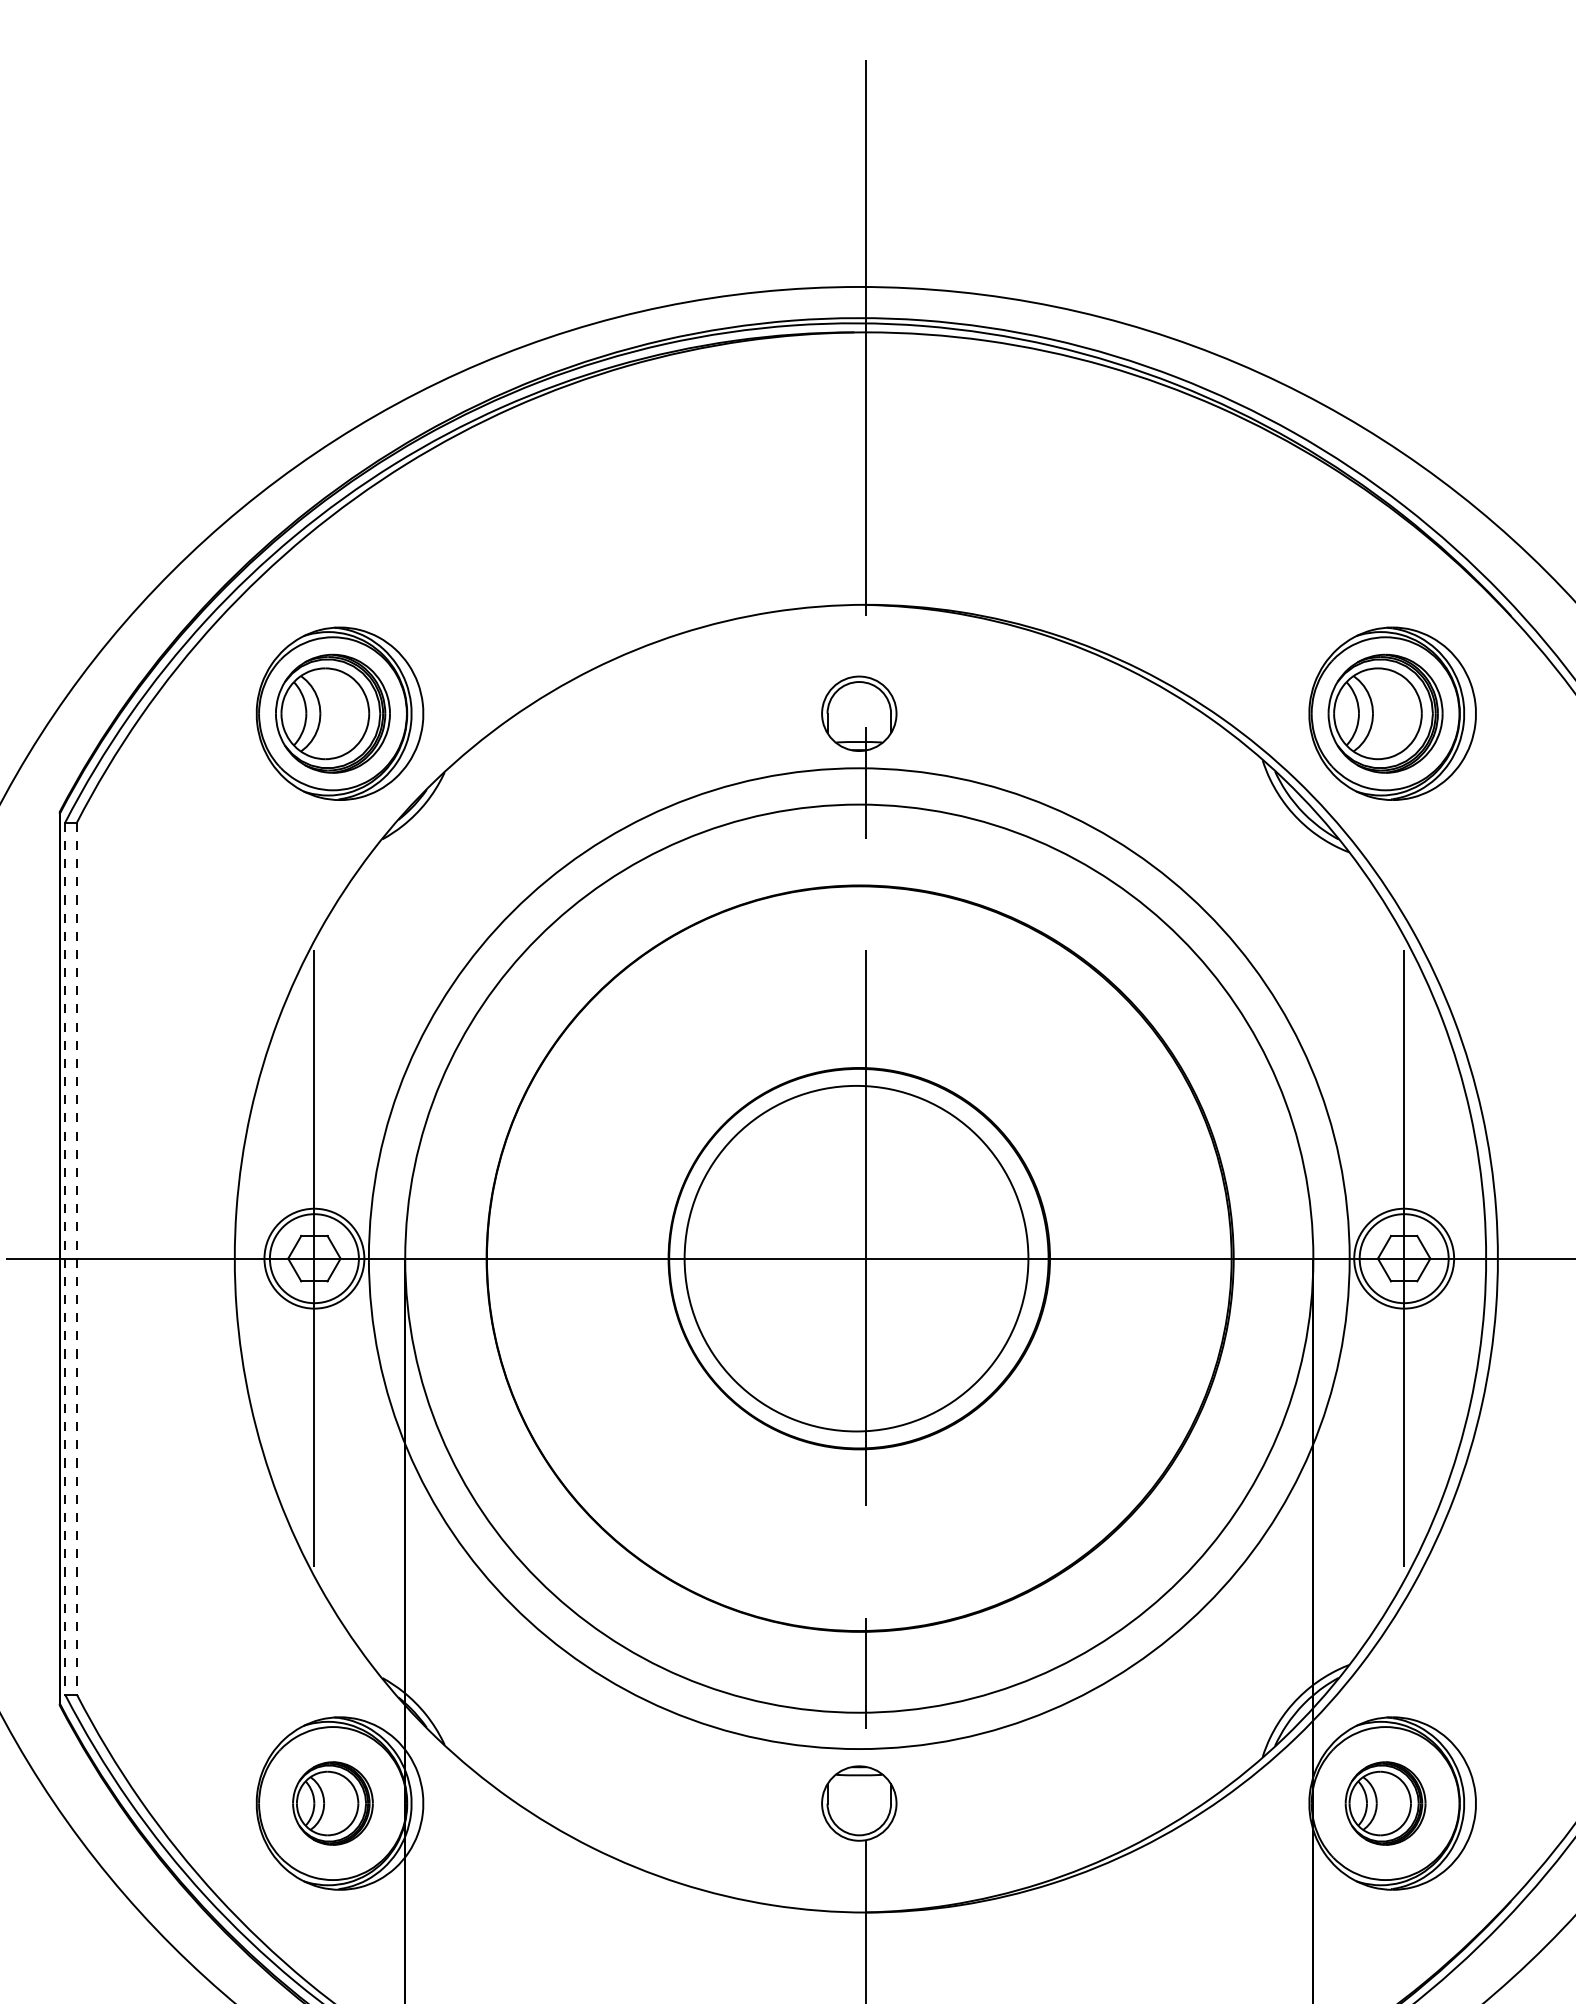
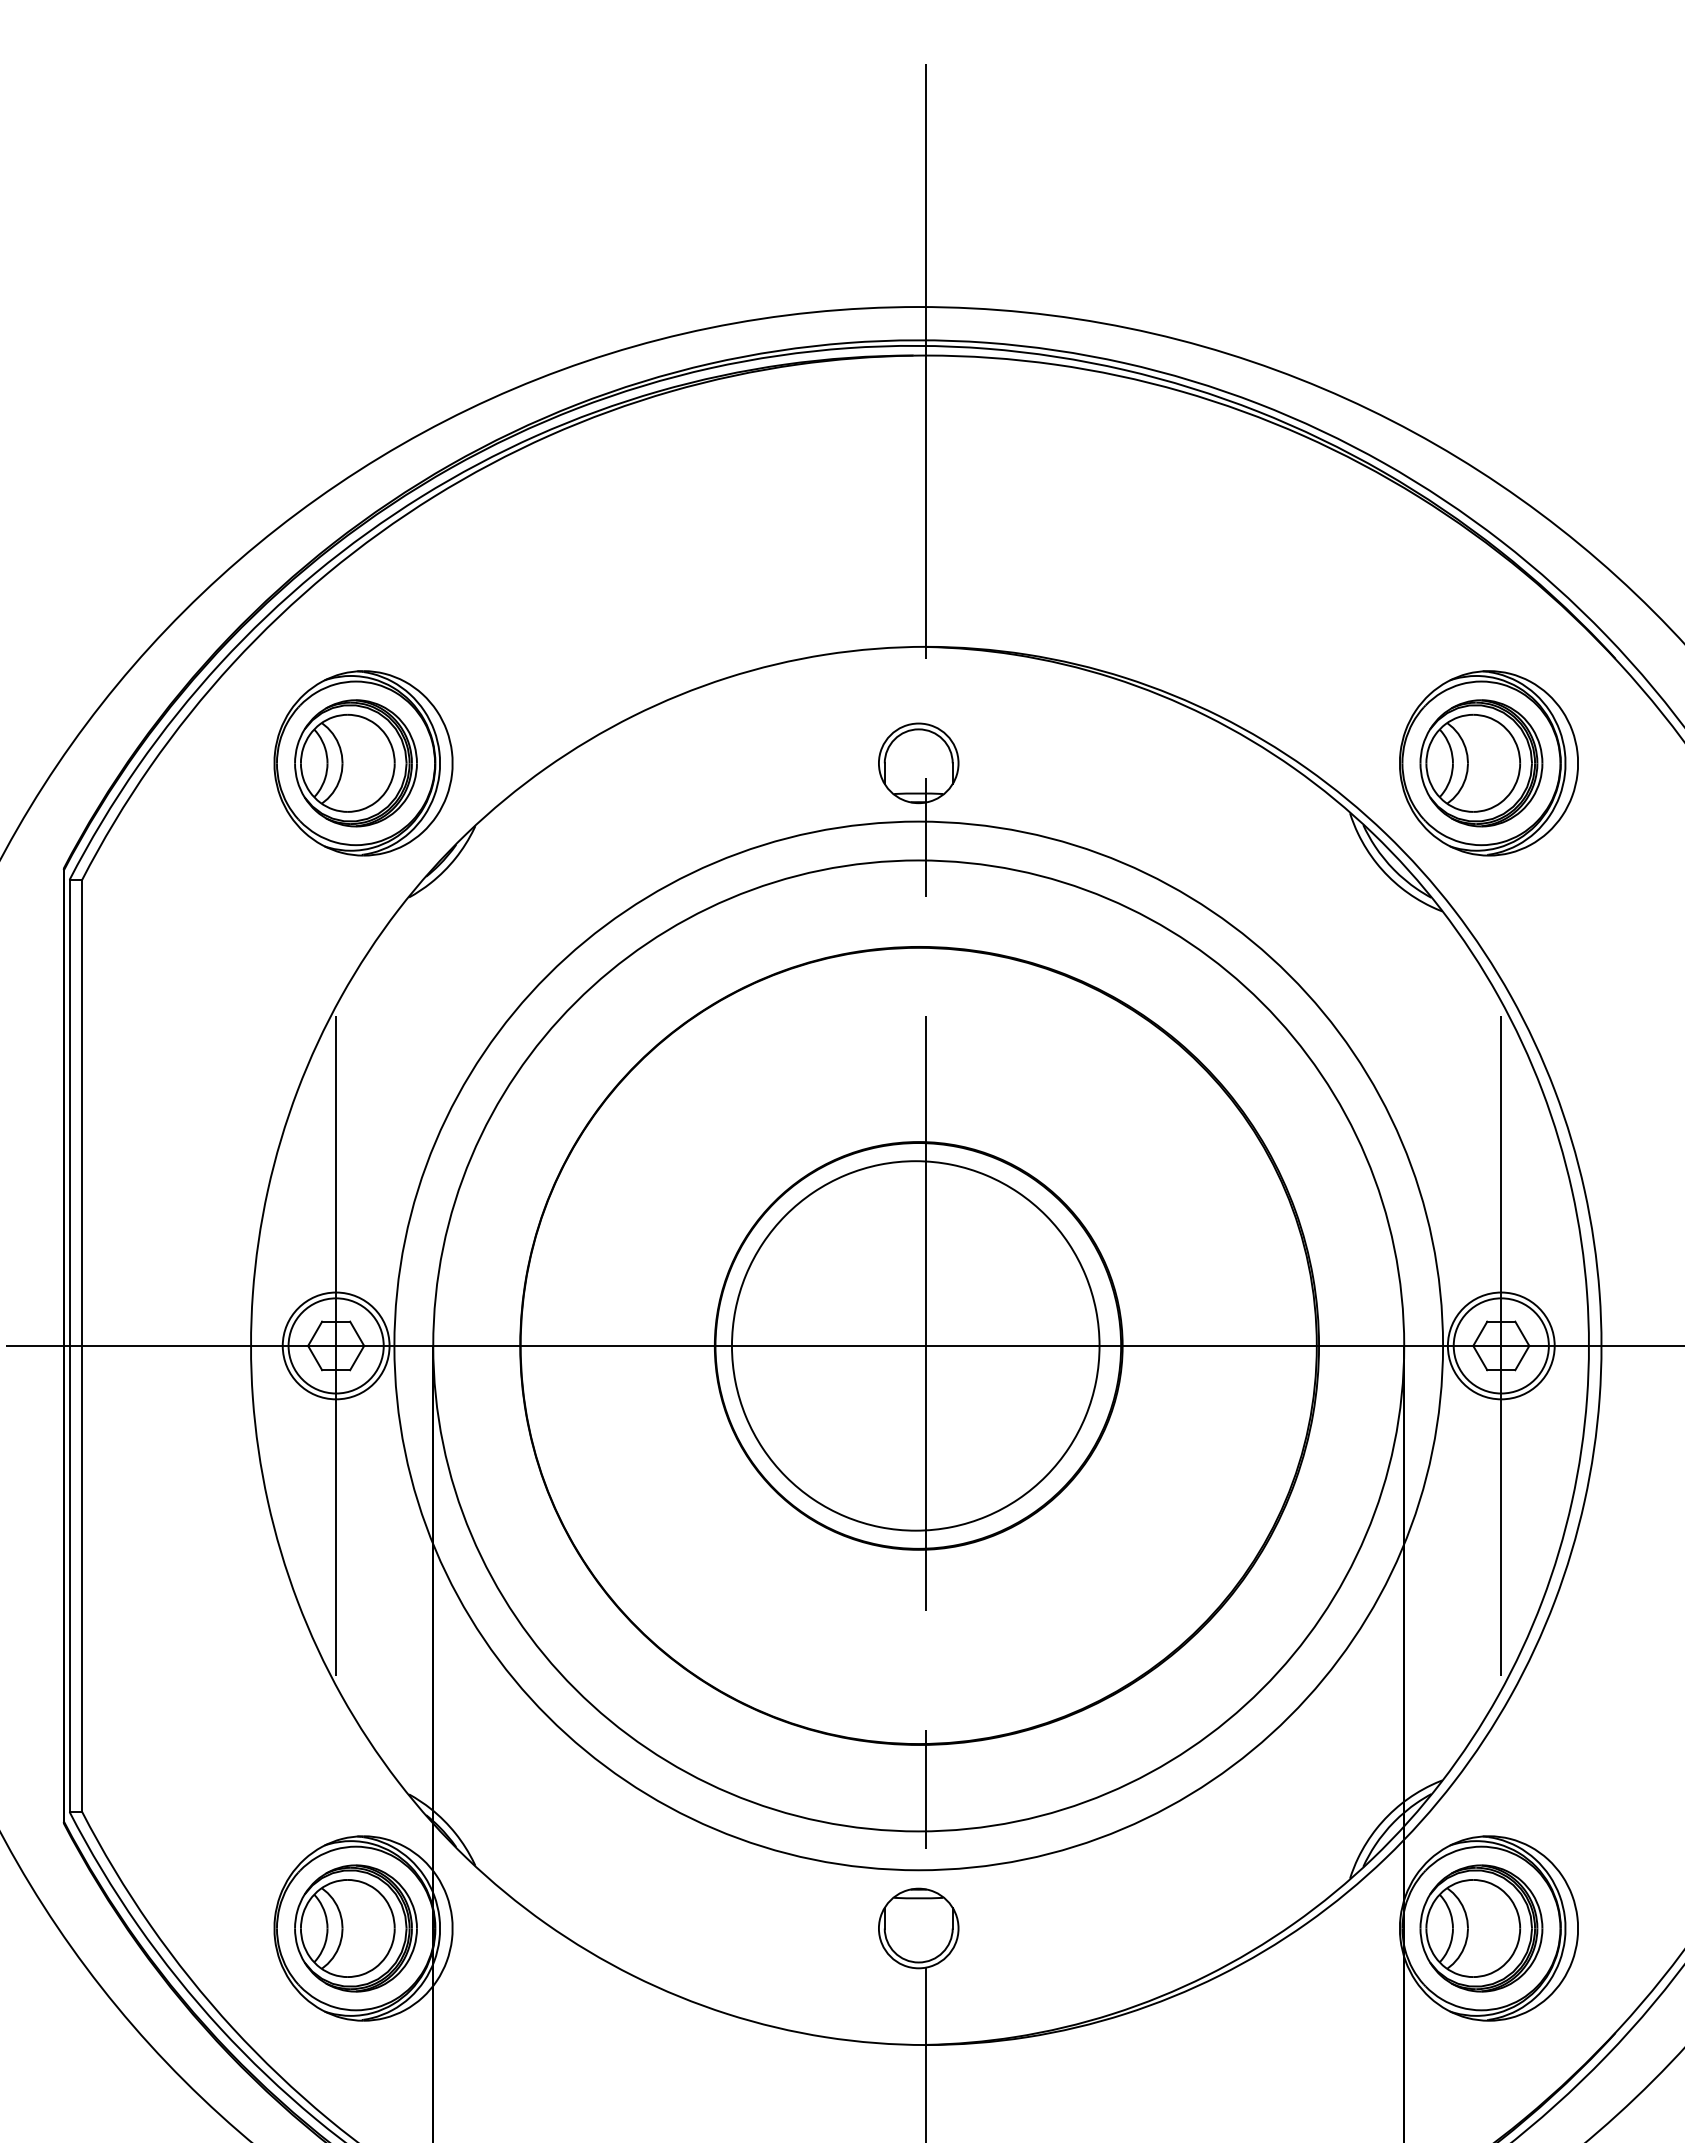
line: (65, 1259) -> (69, 1346), dashed -> solid
line: (77, 1259) -> (82, 1346), dashed -> solid
part: (332, 1803) -> (355, 1928), size x1.43
part: (1385, 1803) -> (1481, 1928), size x1.43

